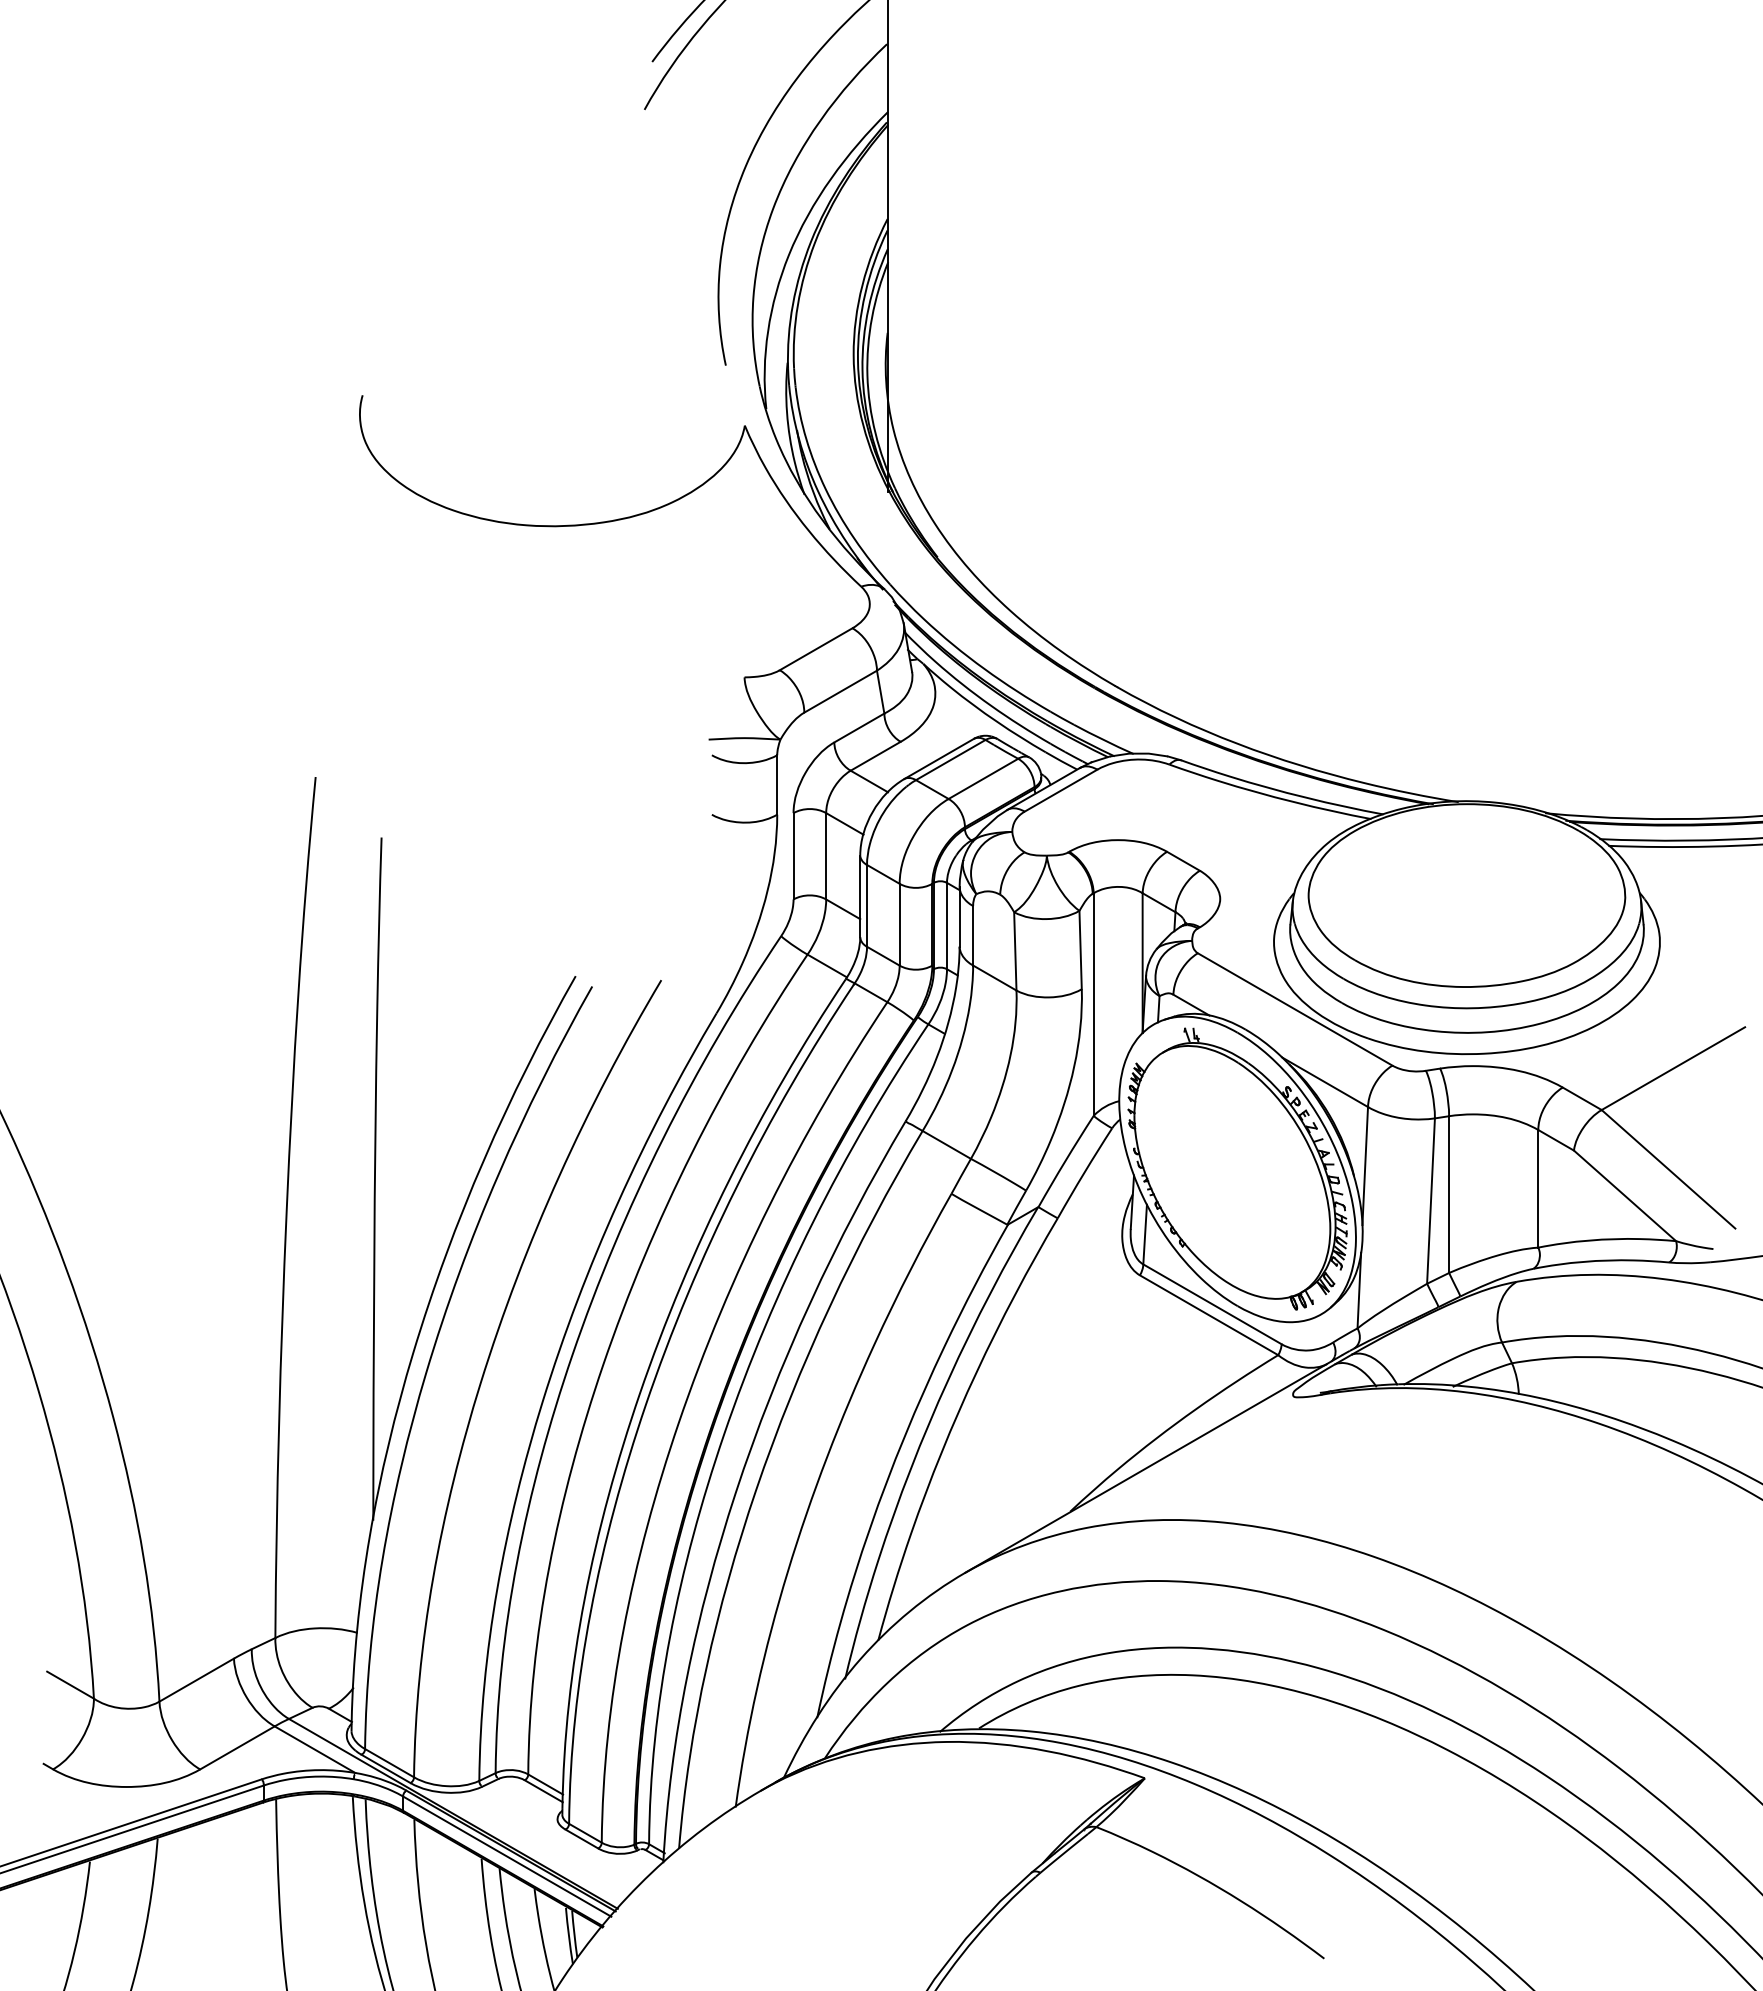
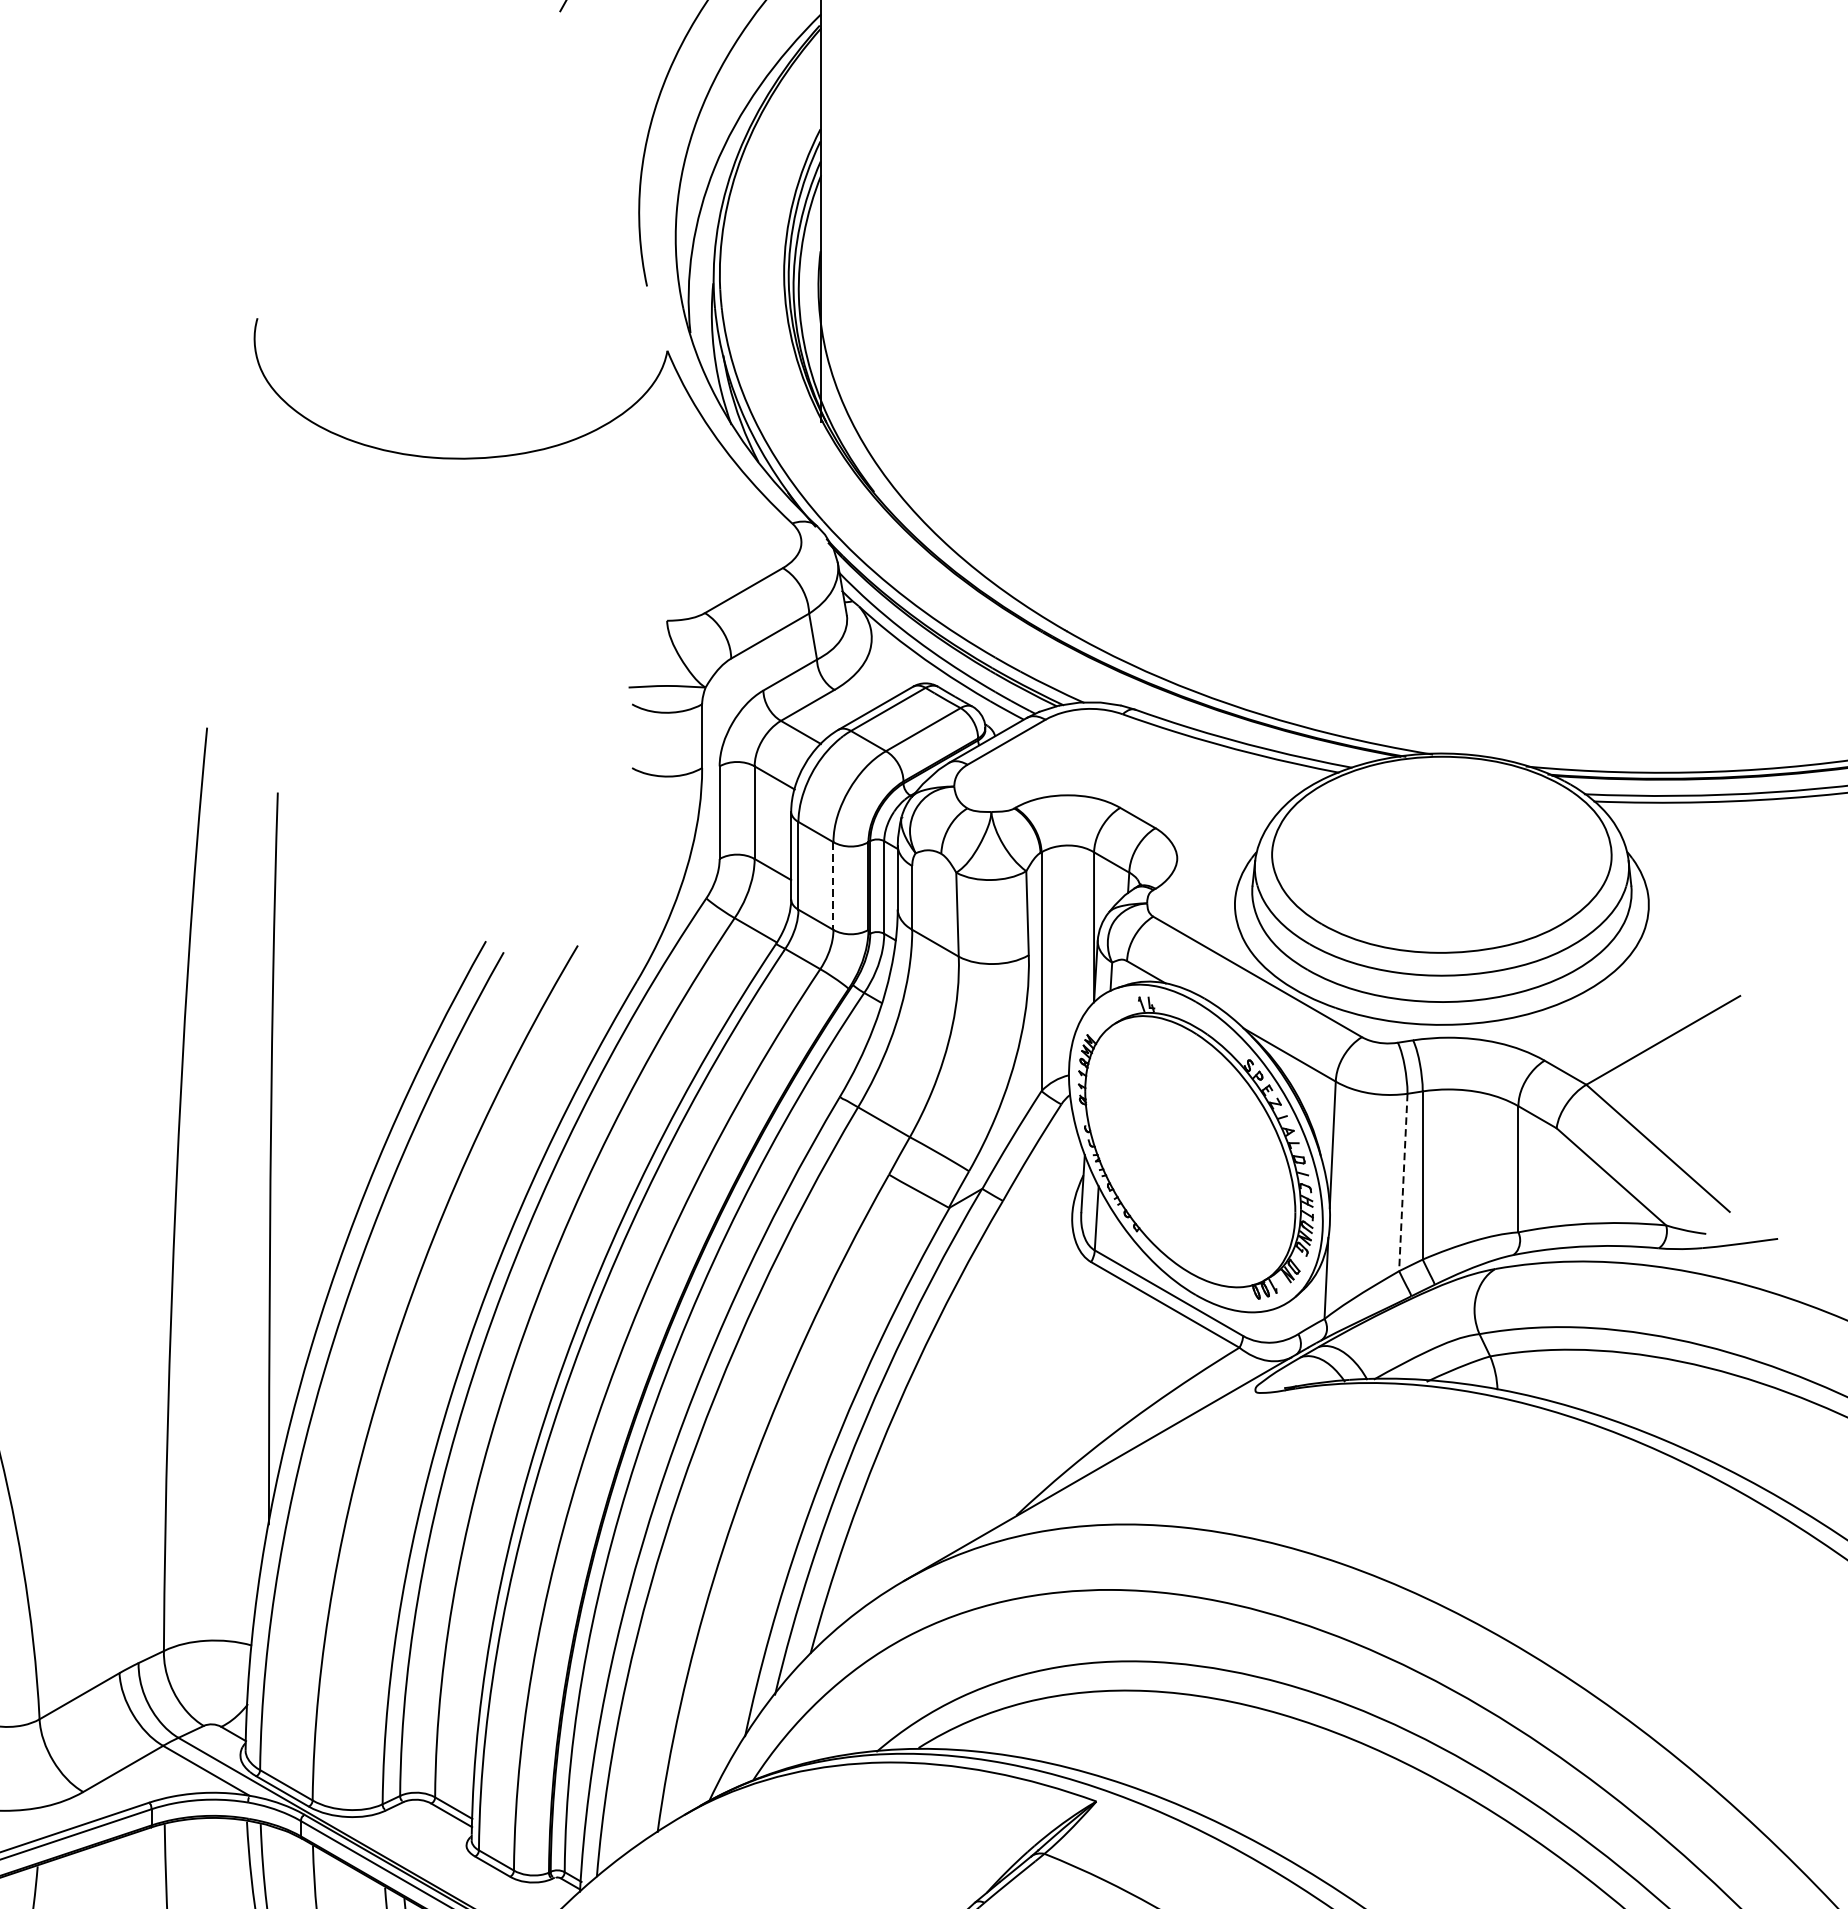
line: (899, 924) -> (833, 885), solid -> dashed
line: (1431, 1201) -> (1403, 1182), solid -> dashed

